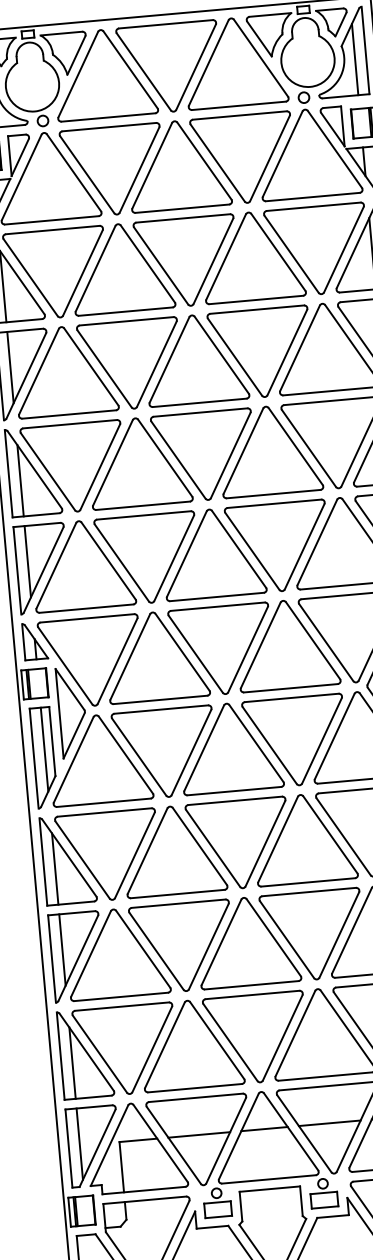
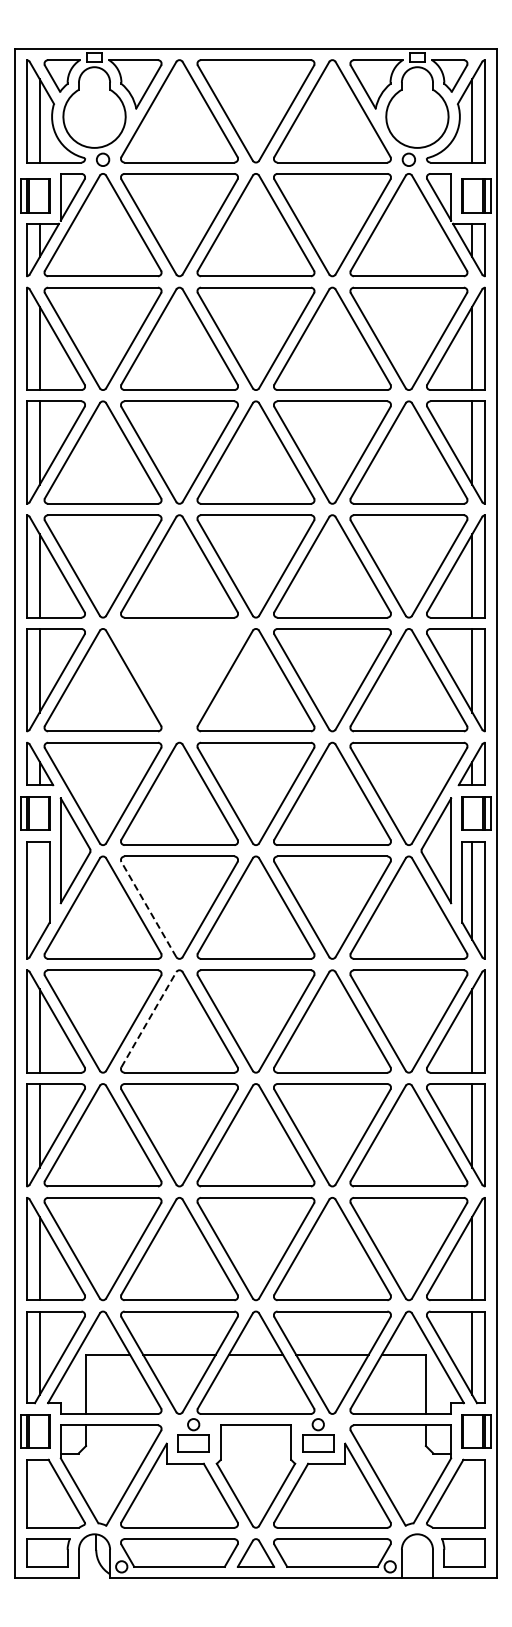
part: (147, 559) -> (179, 680), removed
line: (44, 749) -> (39, 890), removed
line: (138, 757) -> (148, 909), solid -> dashed
line: (147, 851) -> (148, 1019), solid -> dashed

